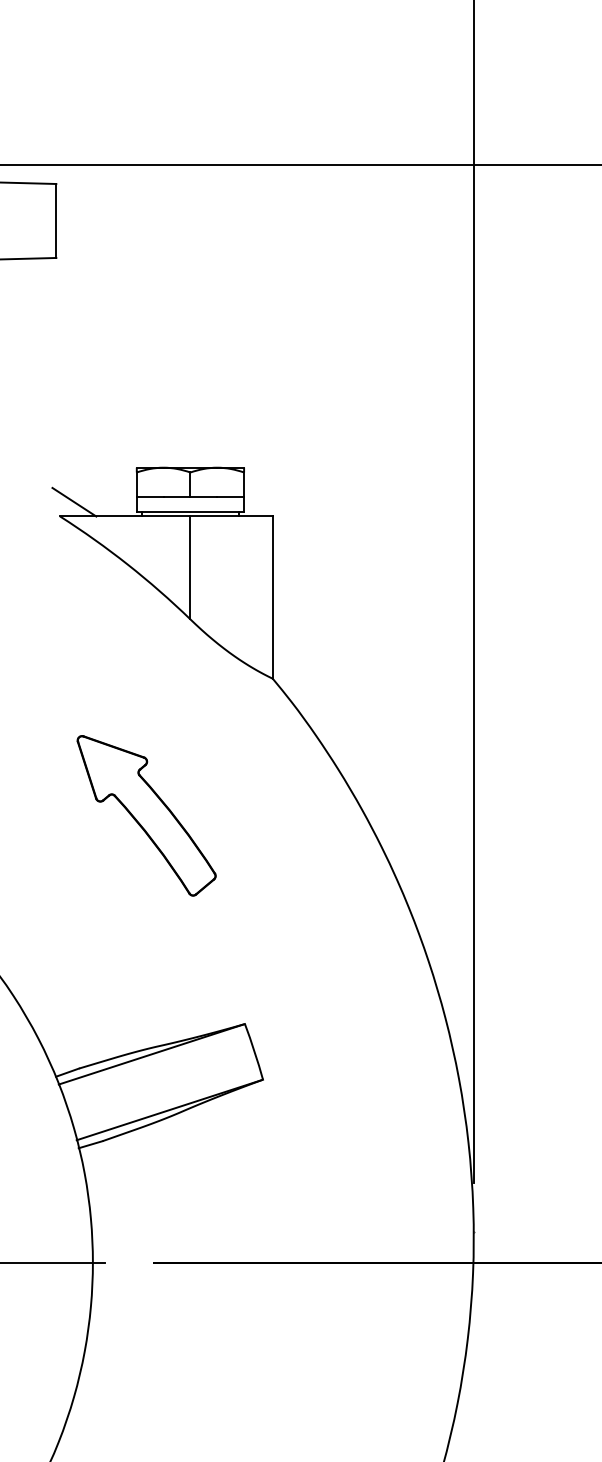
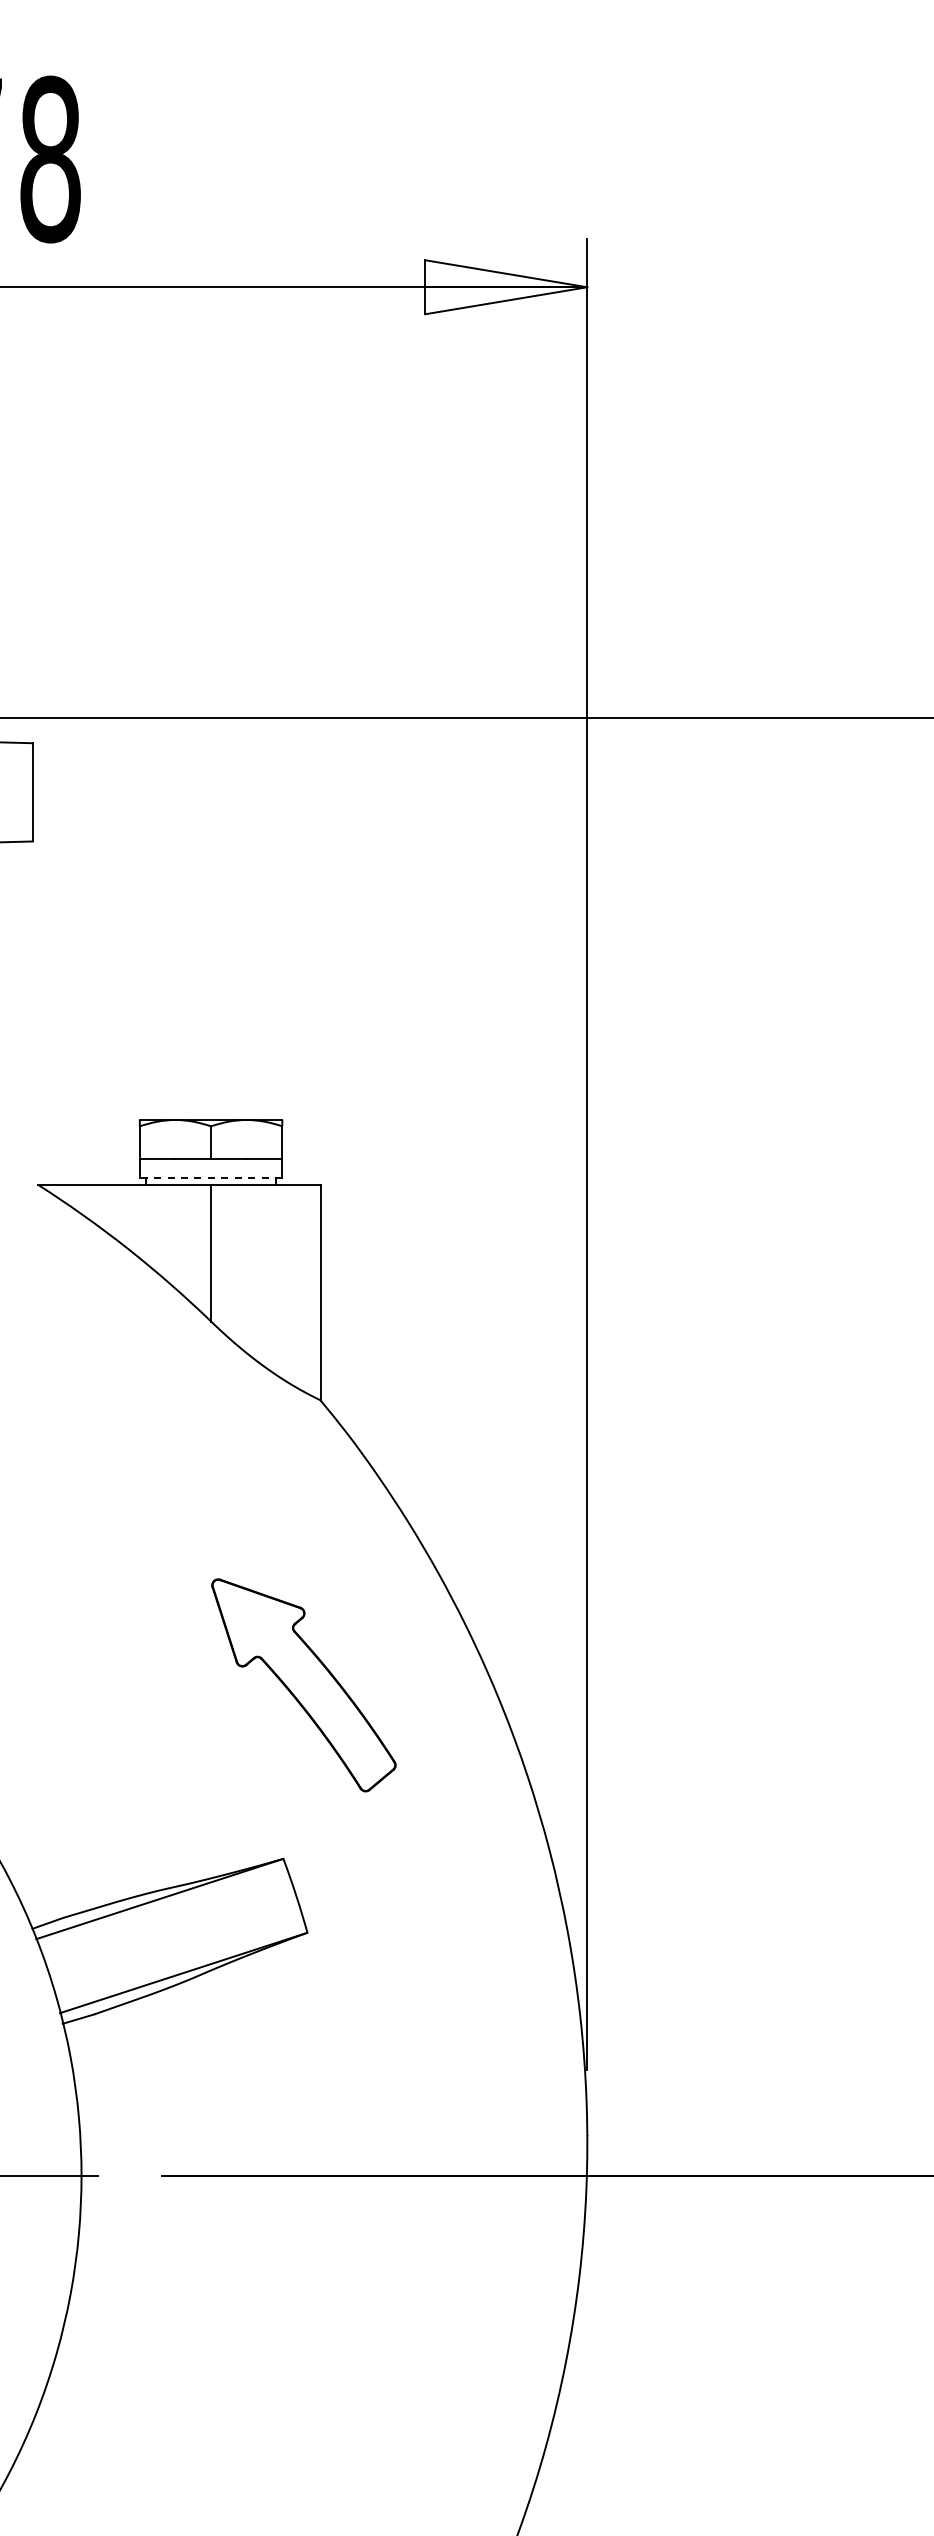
line: (74, 501) -> (56, 1165), removed
line: (190, 511) -> (210, 1178), solid -> dashed
part: (146, 815) -> (303, 1685), moved

